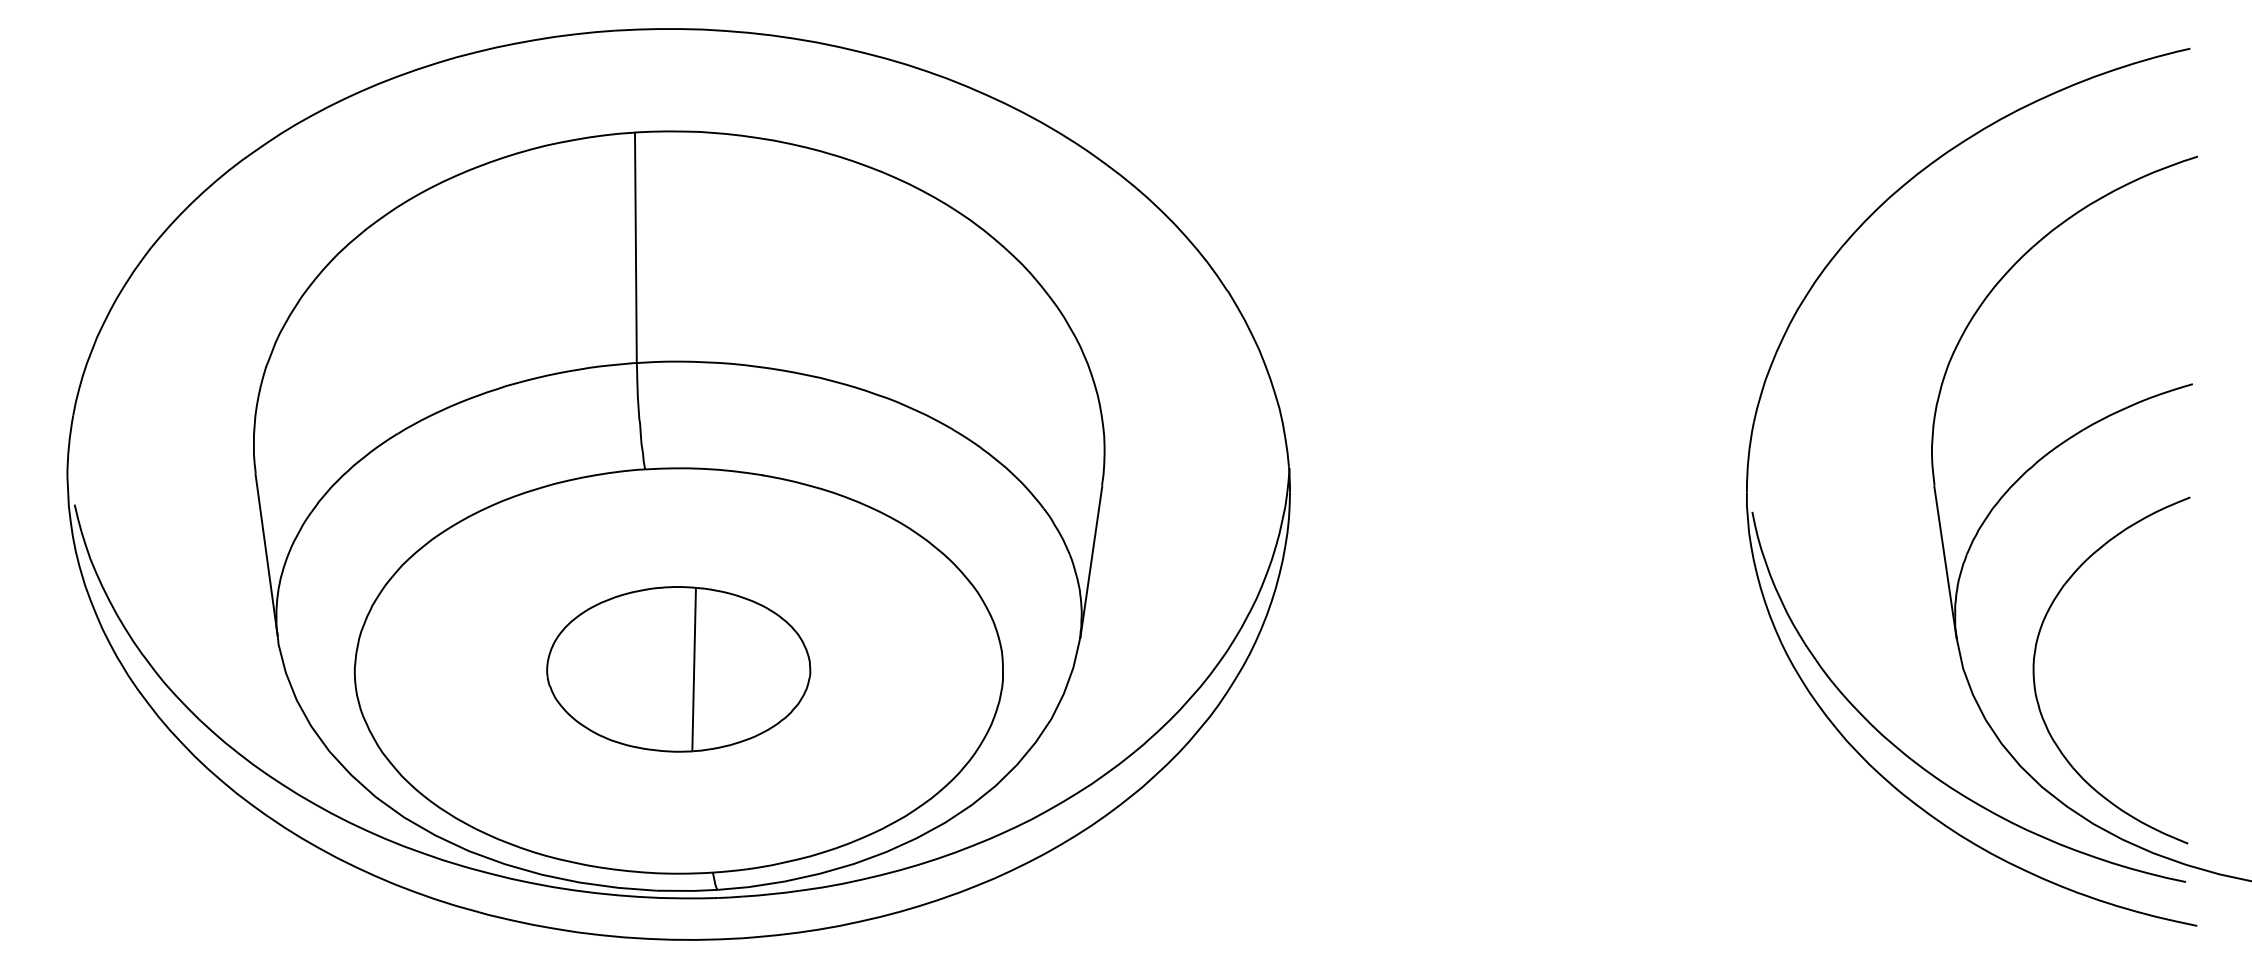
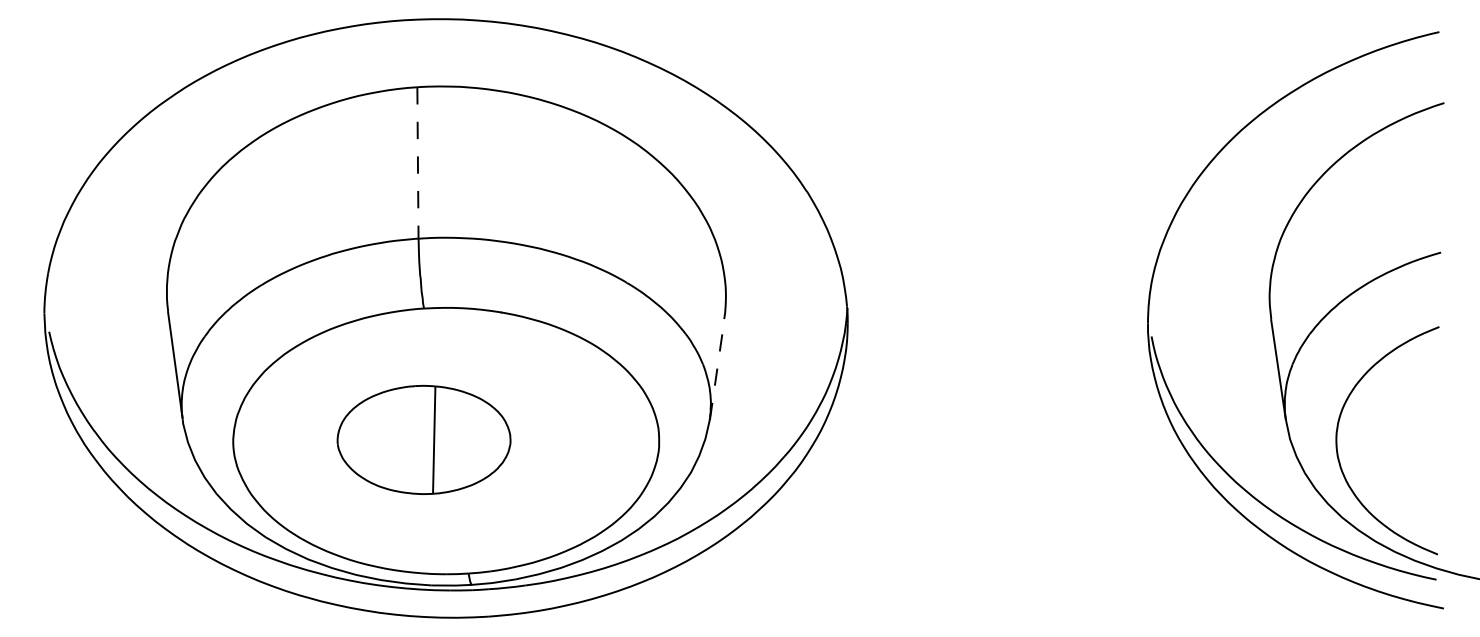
line: (635, 247) -> (417, 162), solid -> dashed
line: (1091, 562) -> (717, 369), solid -> dashed
part: (677, 668) -> (423, 439), moved

